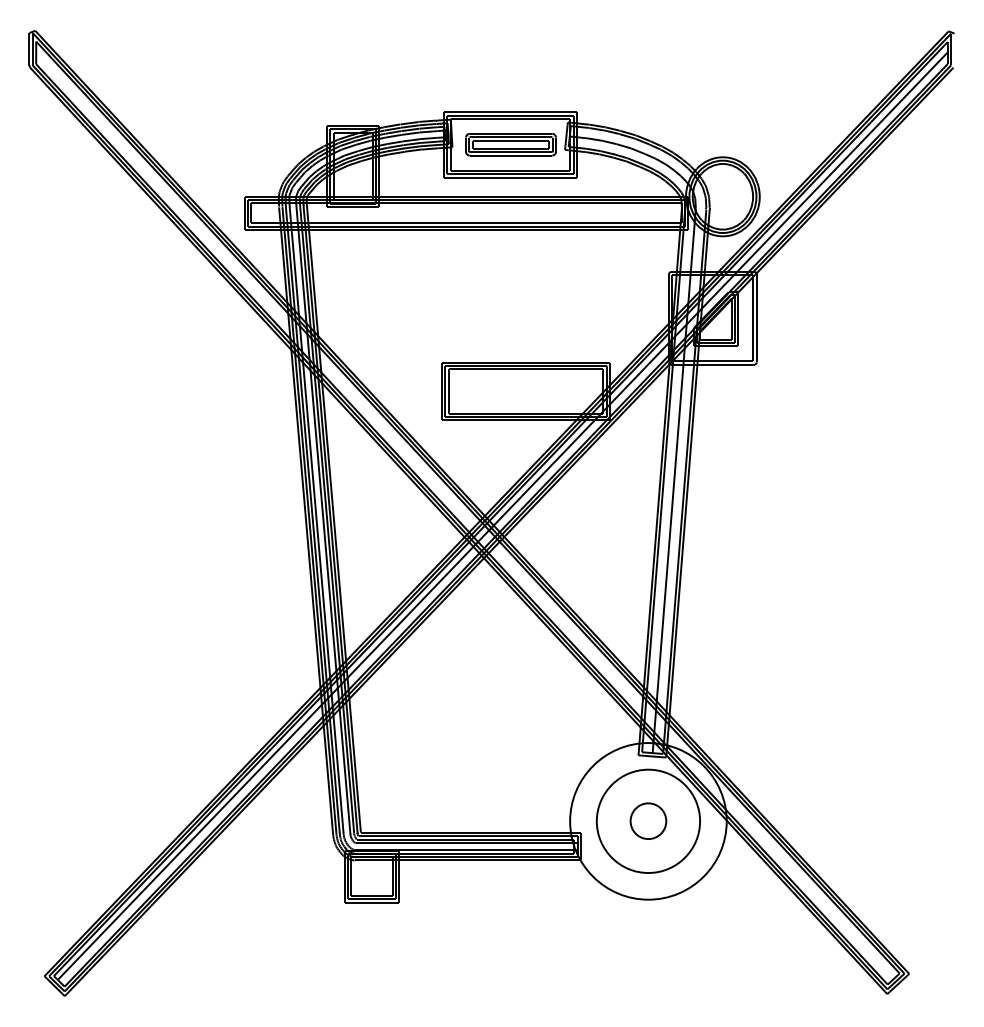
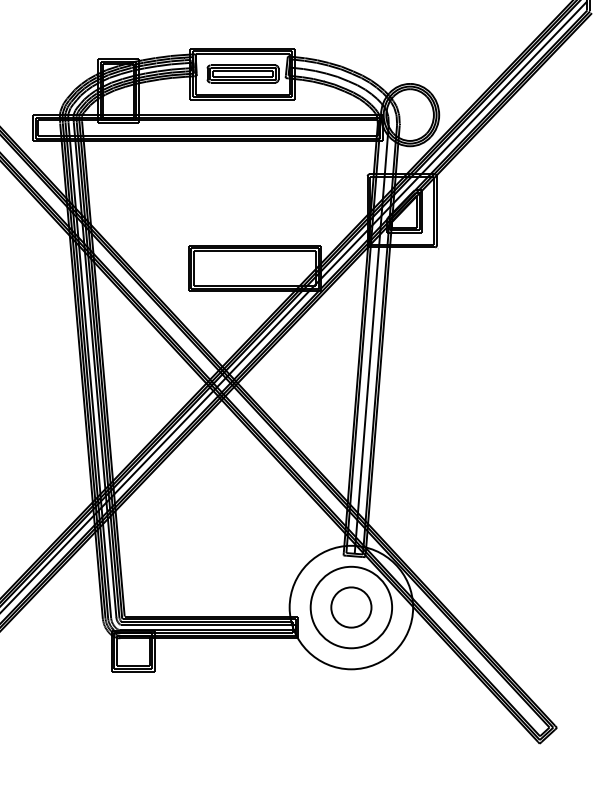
part: (648, 820) -> (351, 606), size x1.43

